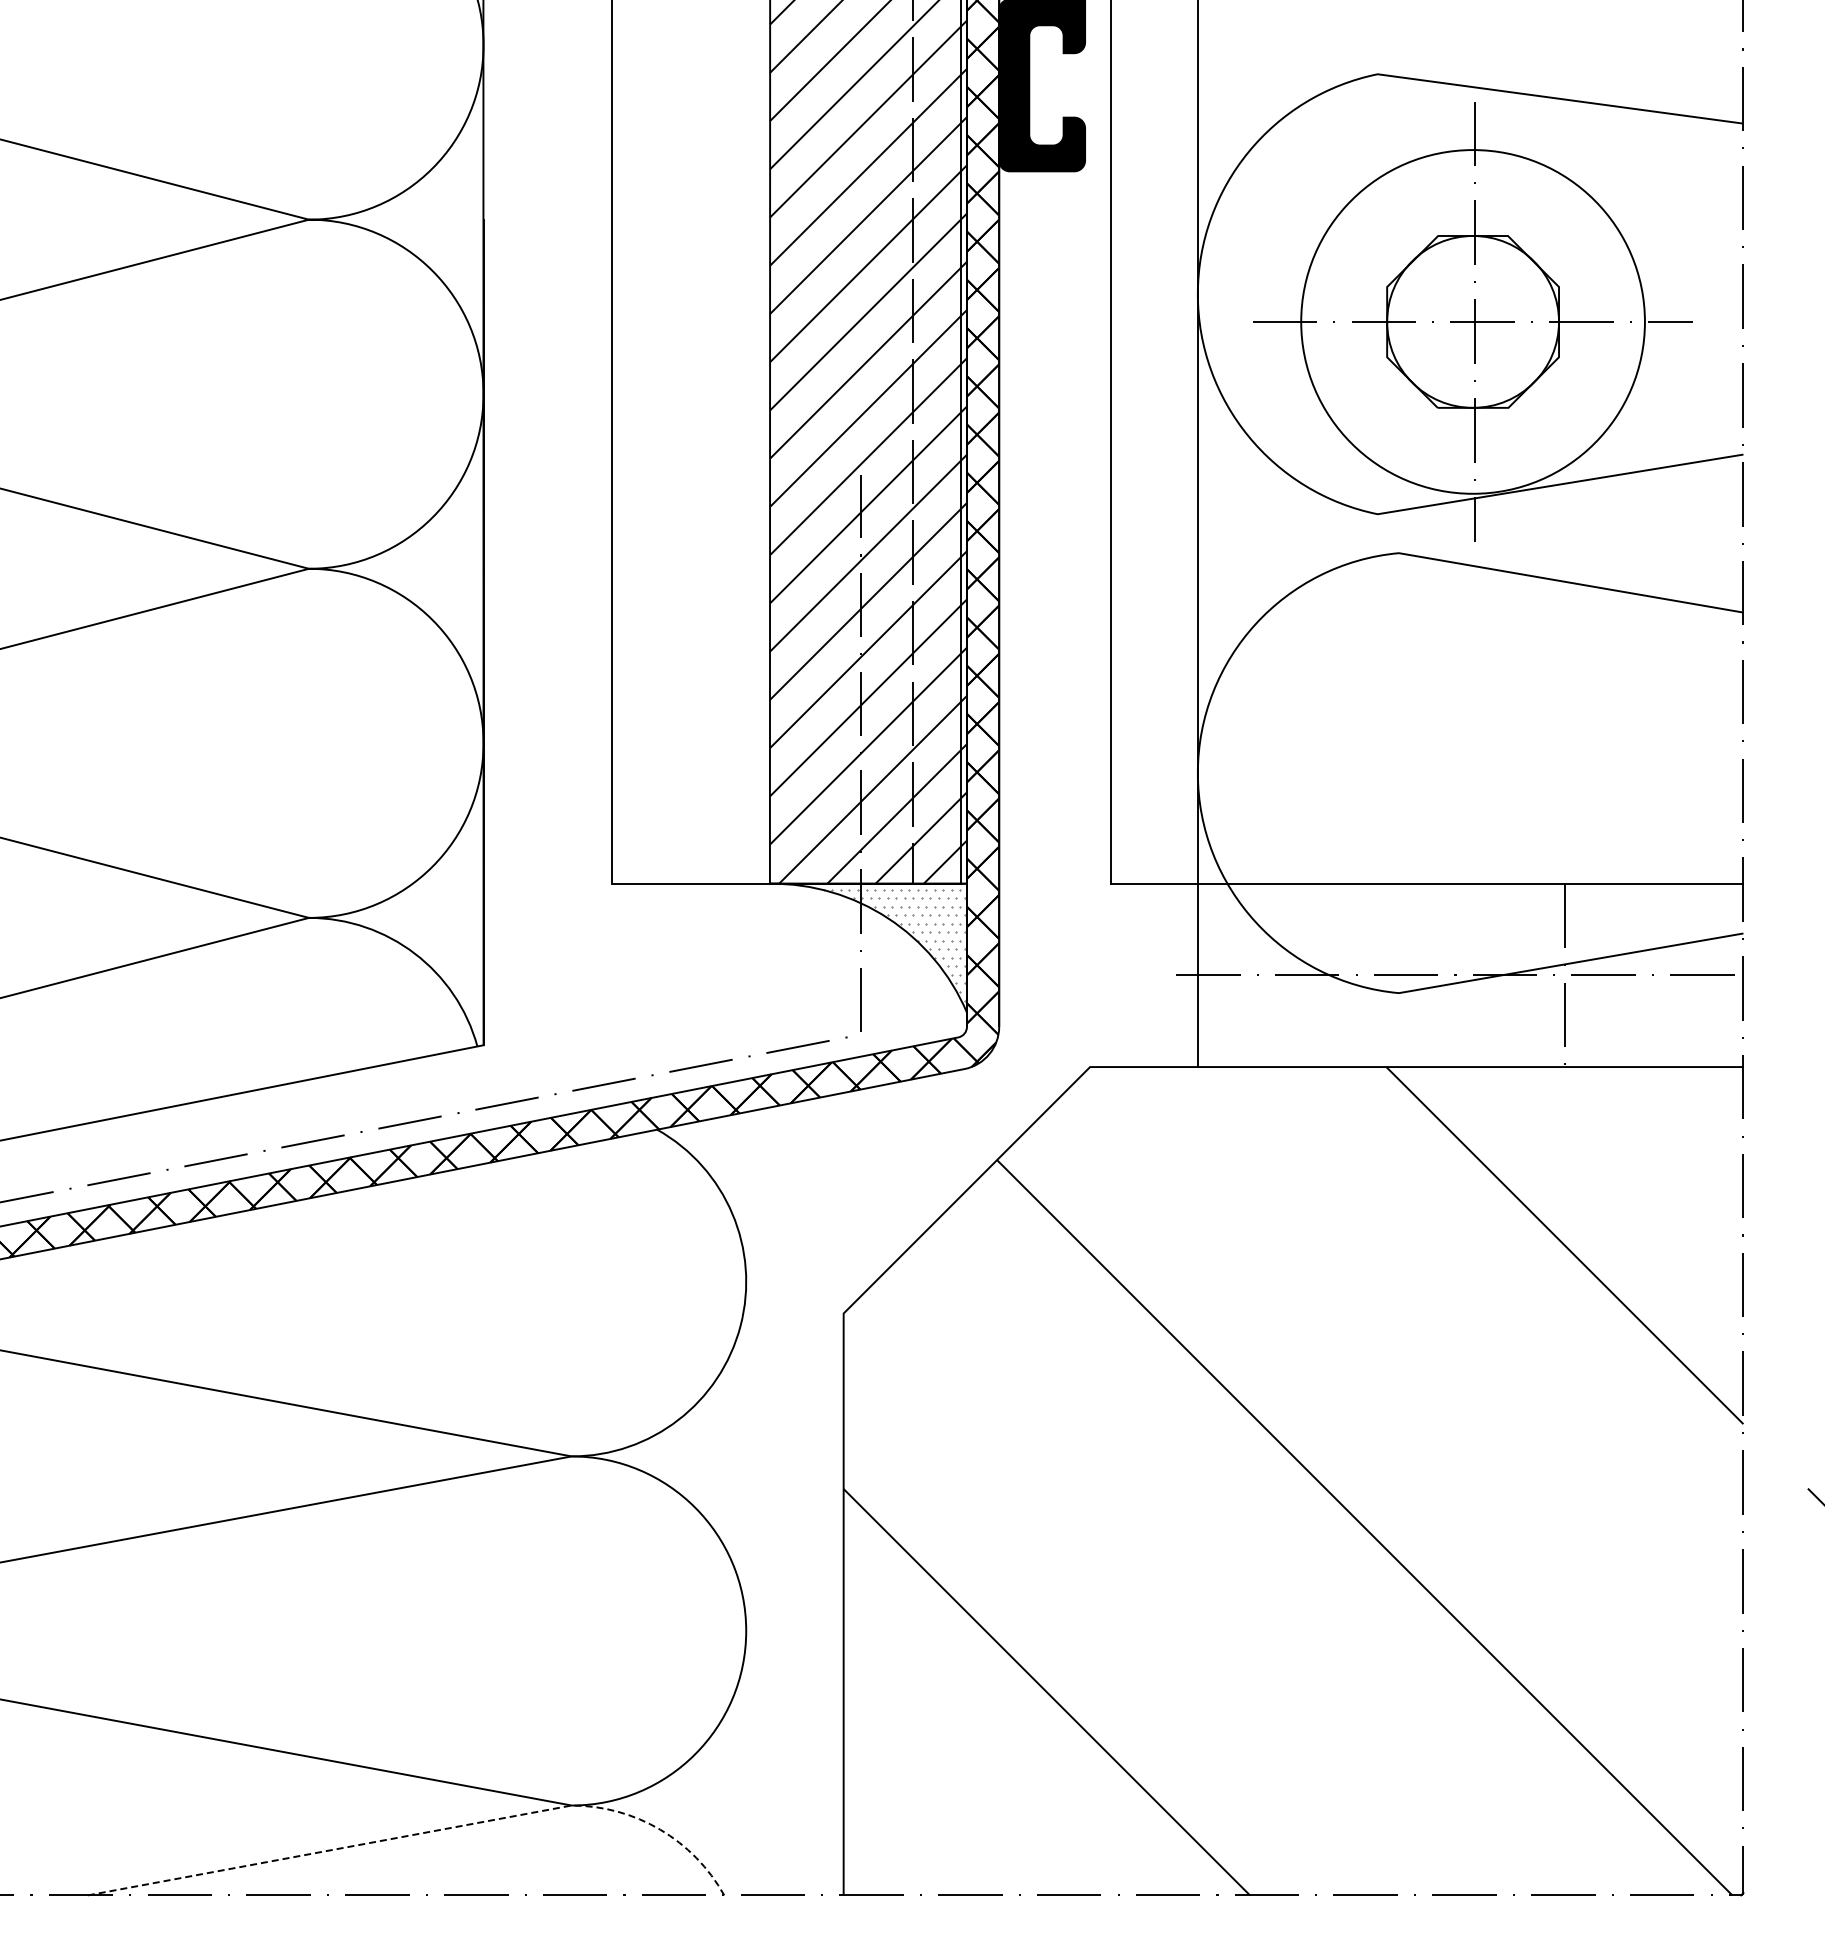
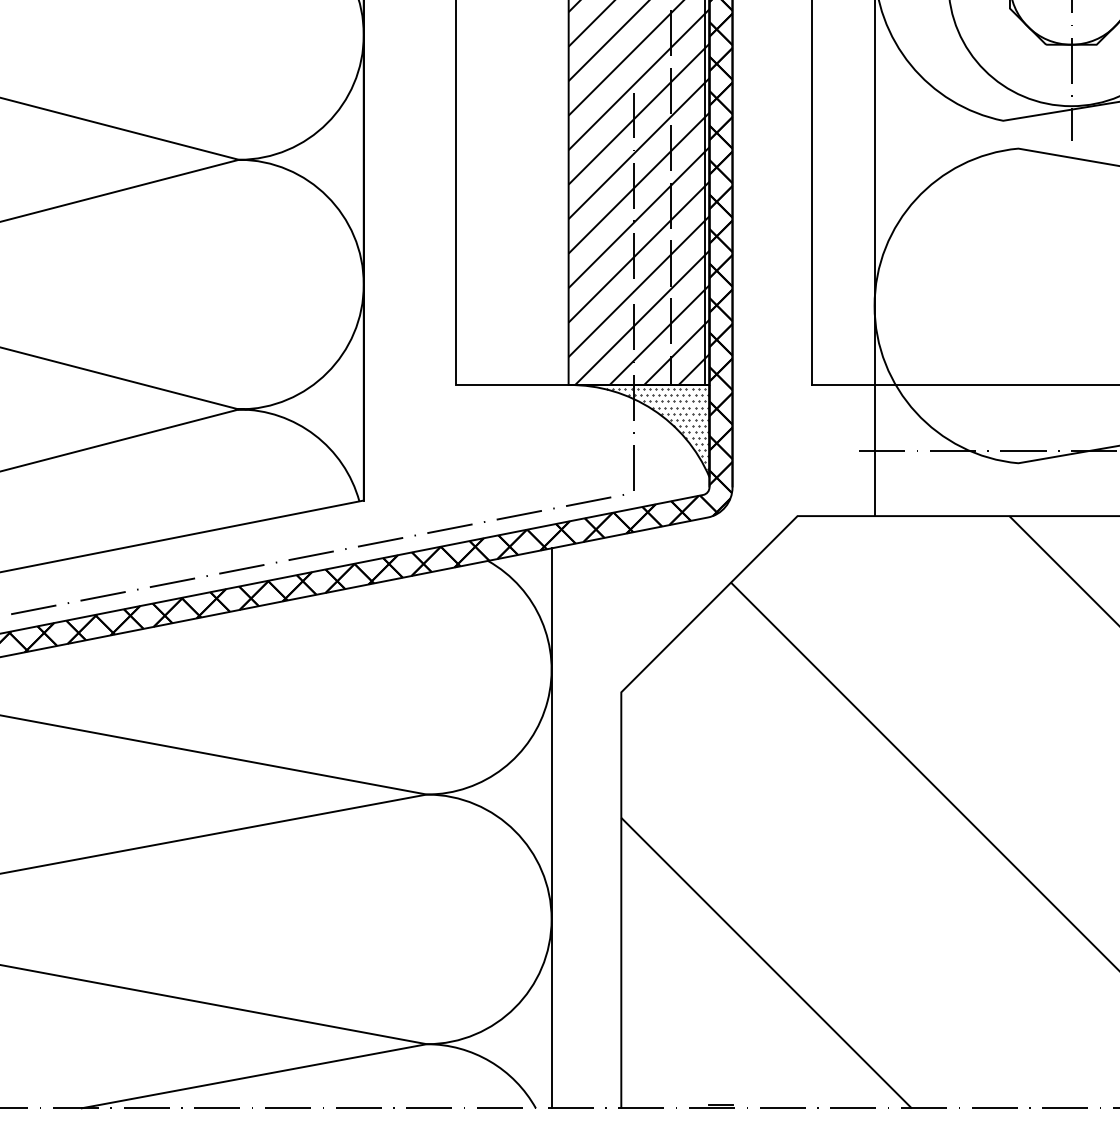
hatch: (893, 944) -> (656, 428), added
line: (746, 1503) -> (551, 828), added
line: (432, 1831) -> (327, 1062), dashed -> solid
line: (982, 1890) -> (720, 1104), added

